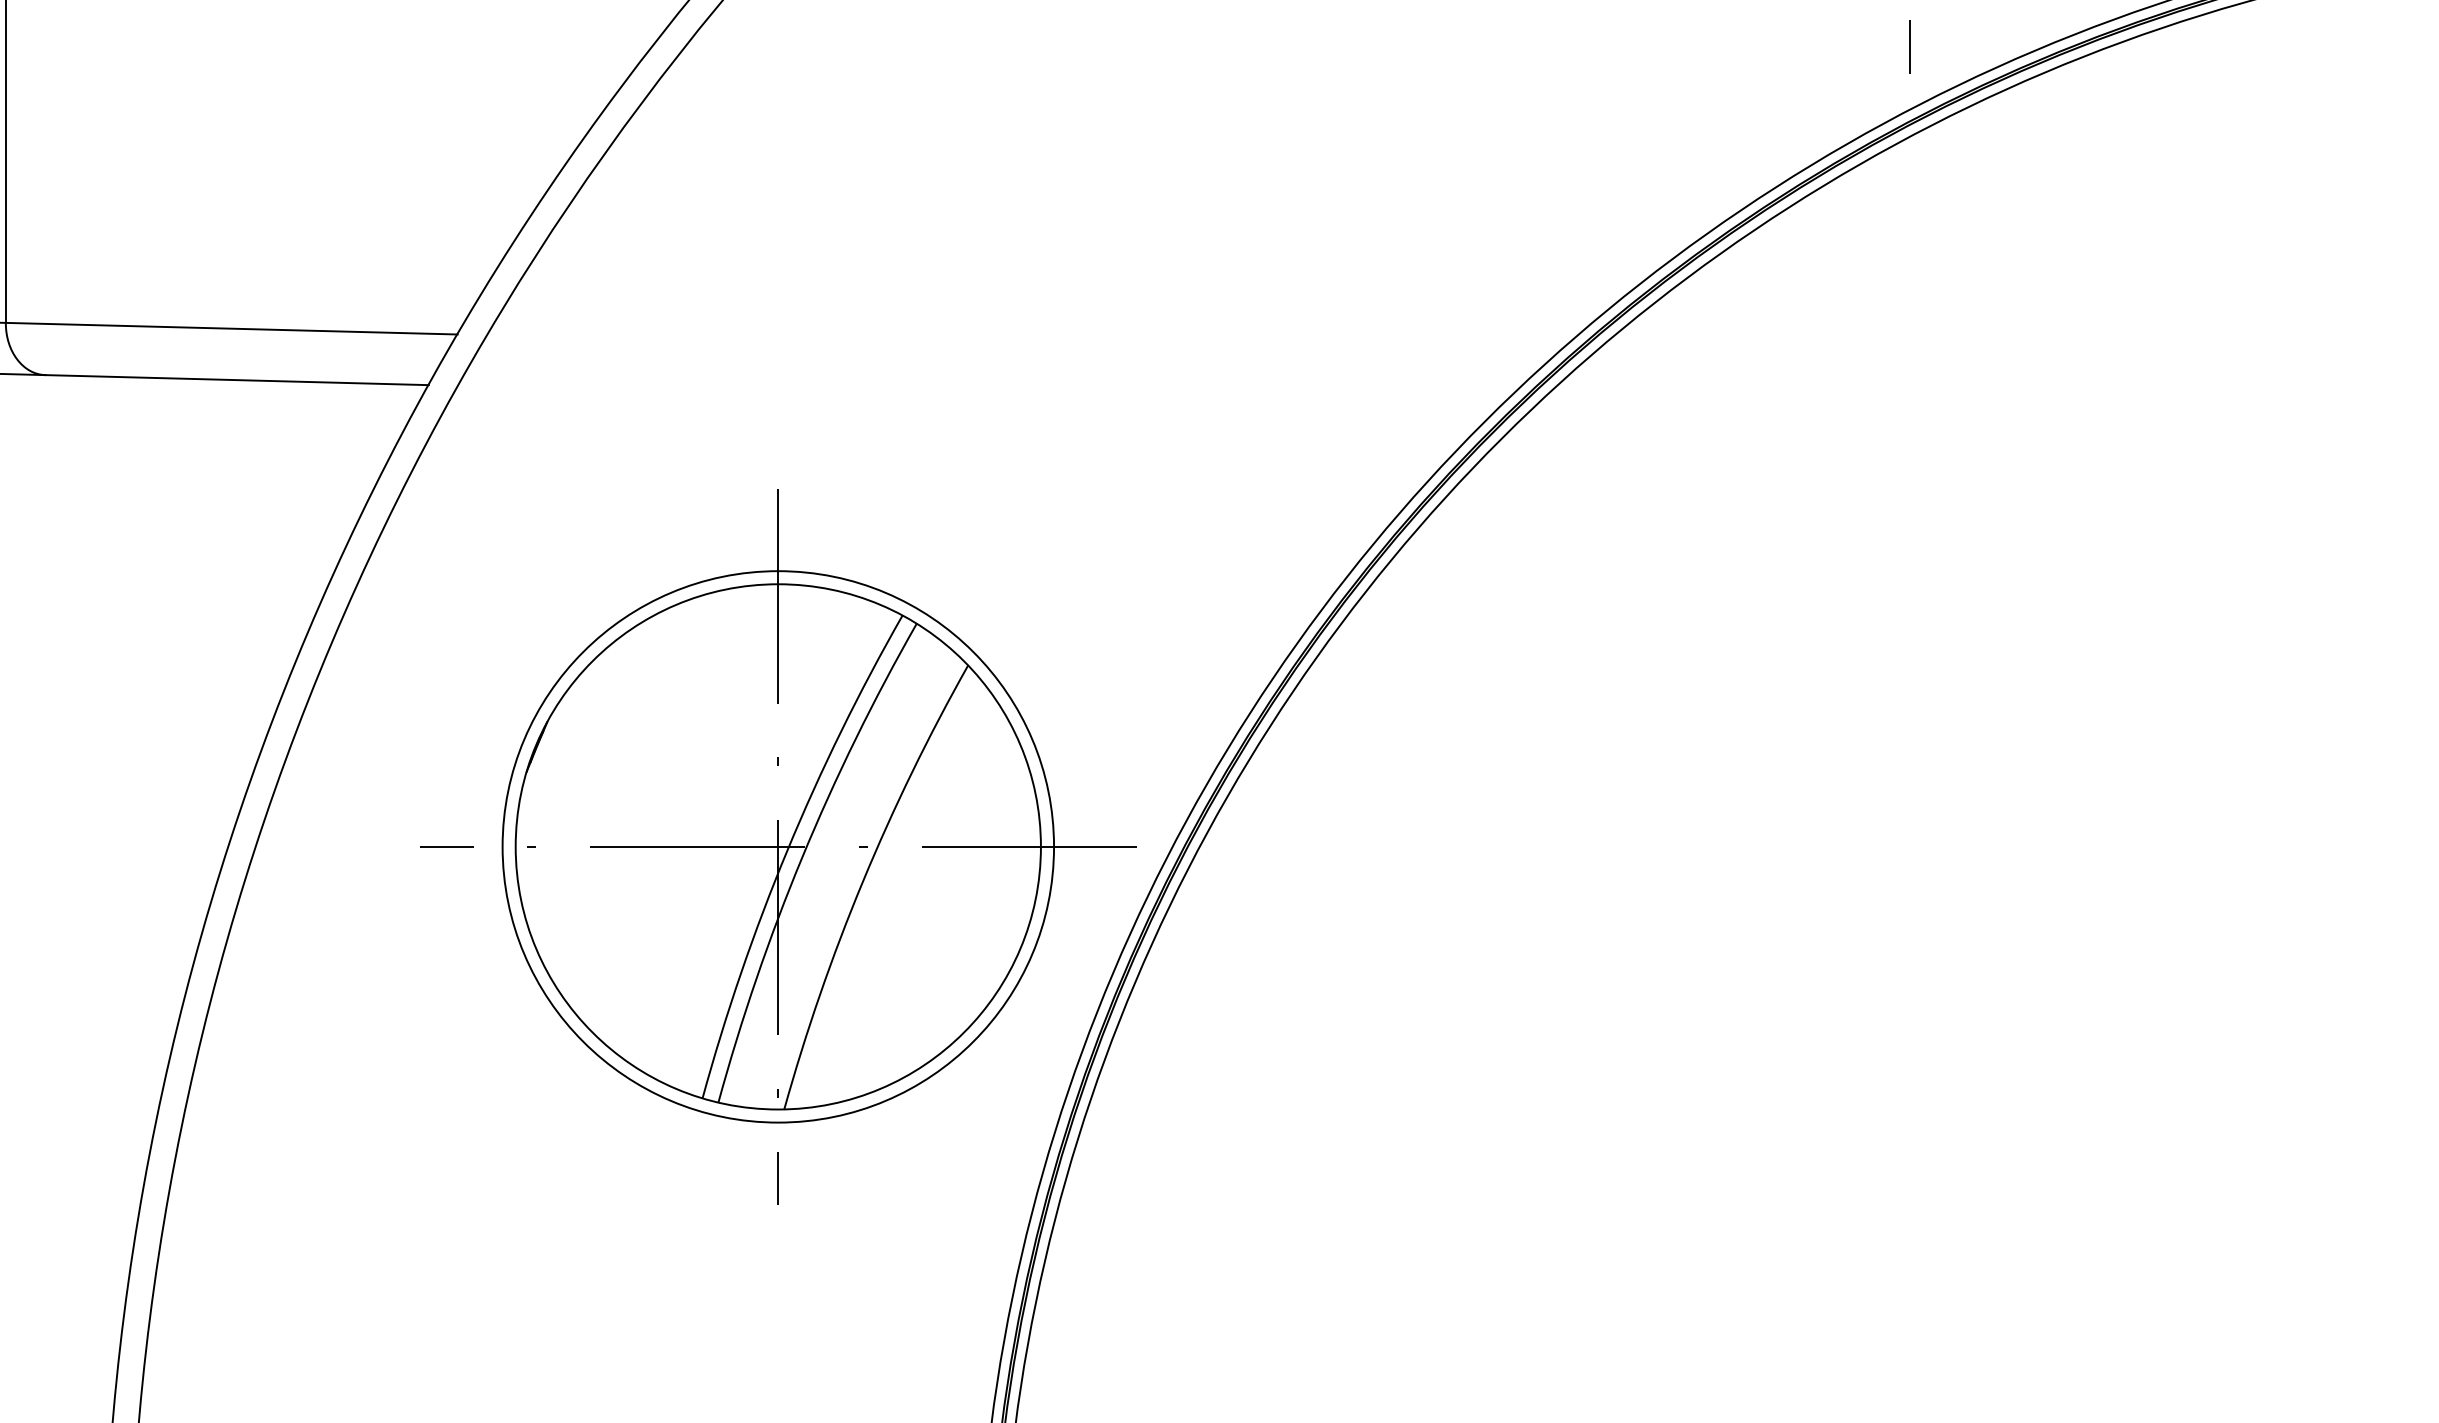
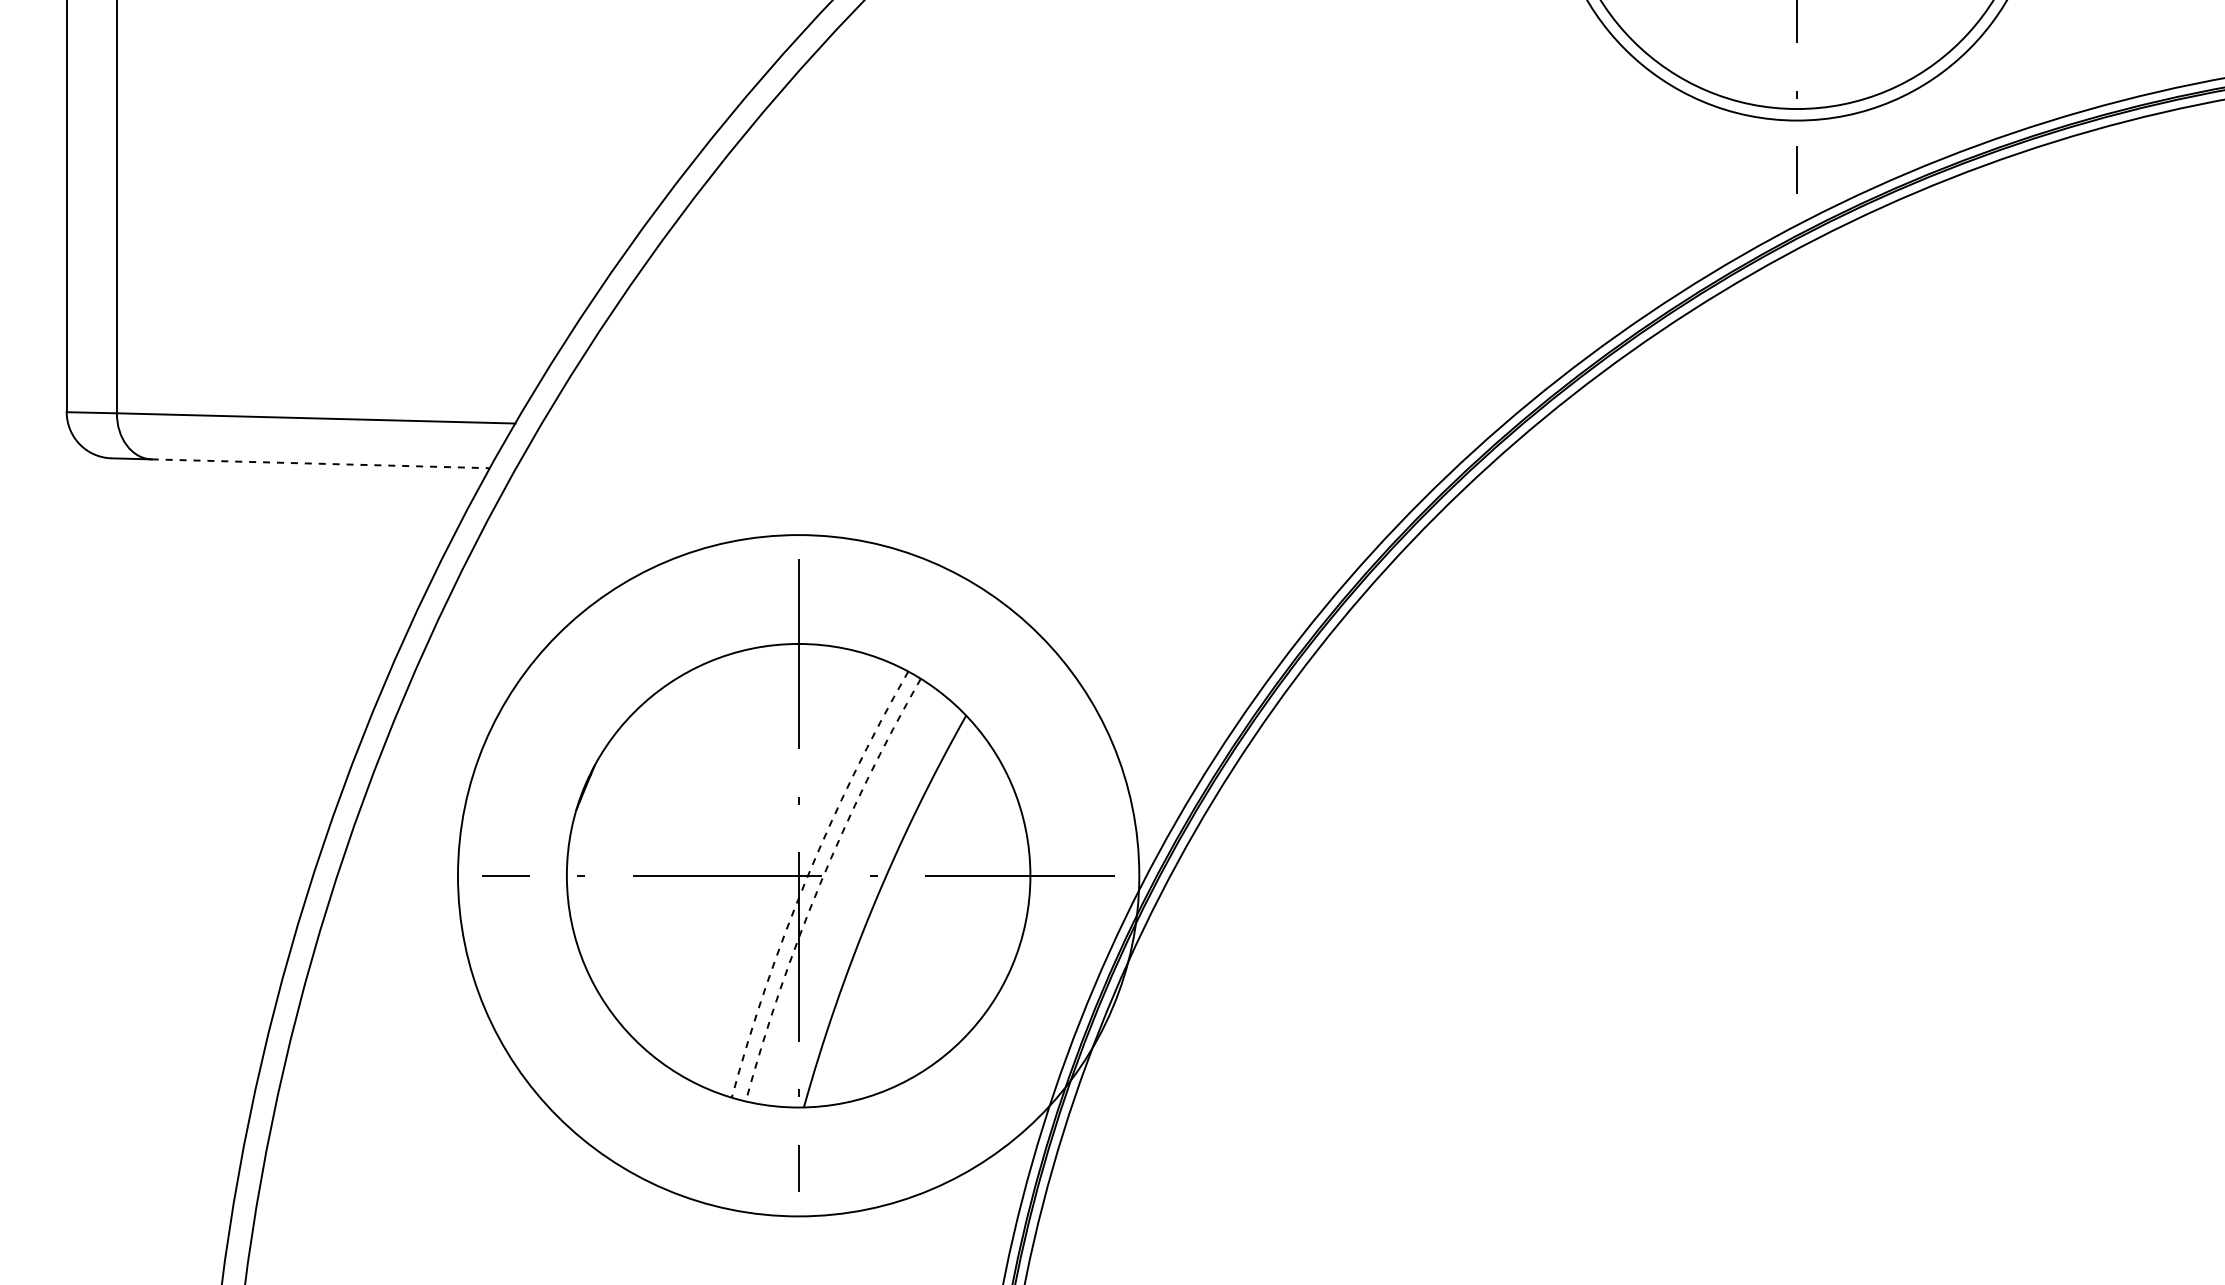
line: (237, 379) -> (321, 463), solid -> dashed
circle: (778, 846) -> (798, 875), size x1.4
arc: (787, 851) -> (806, 879), solid -> dashed
arc: (801, 856) -> (819, 884), solid -> dashed

